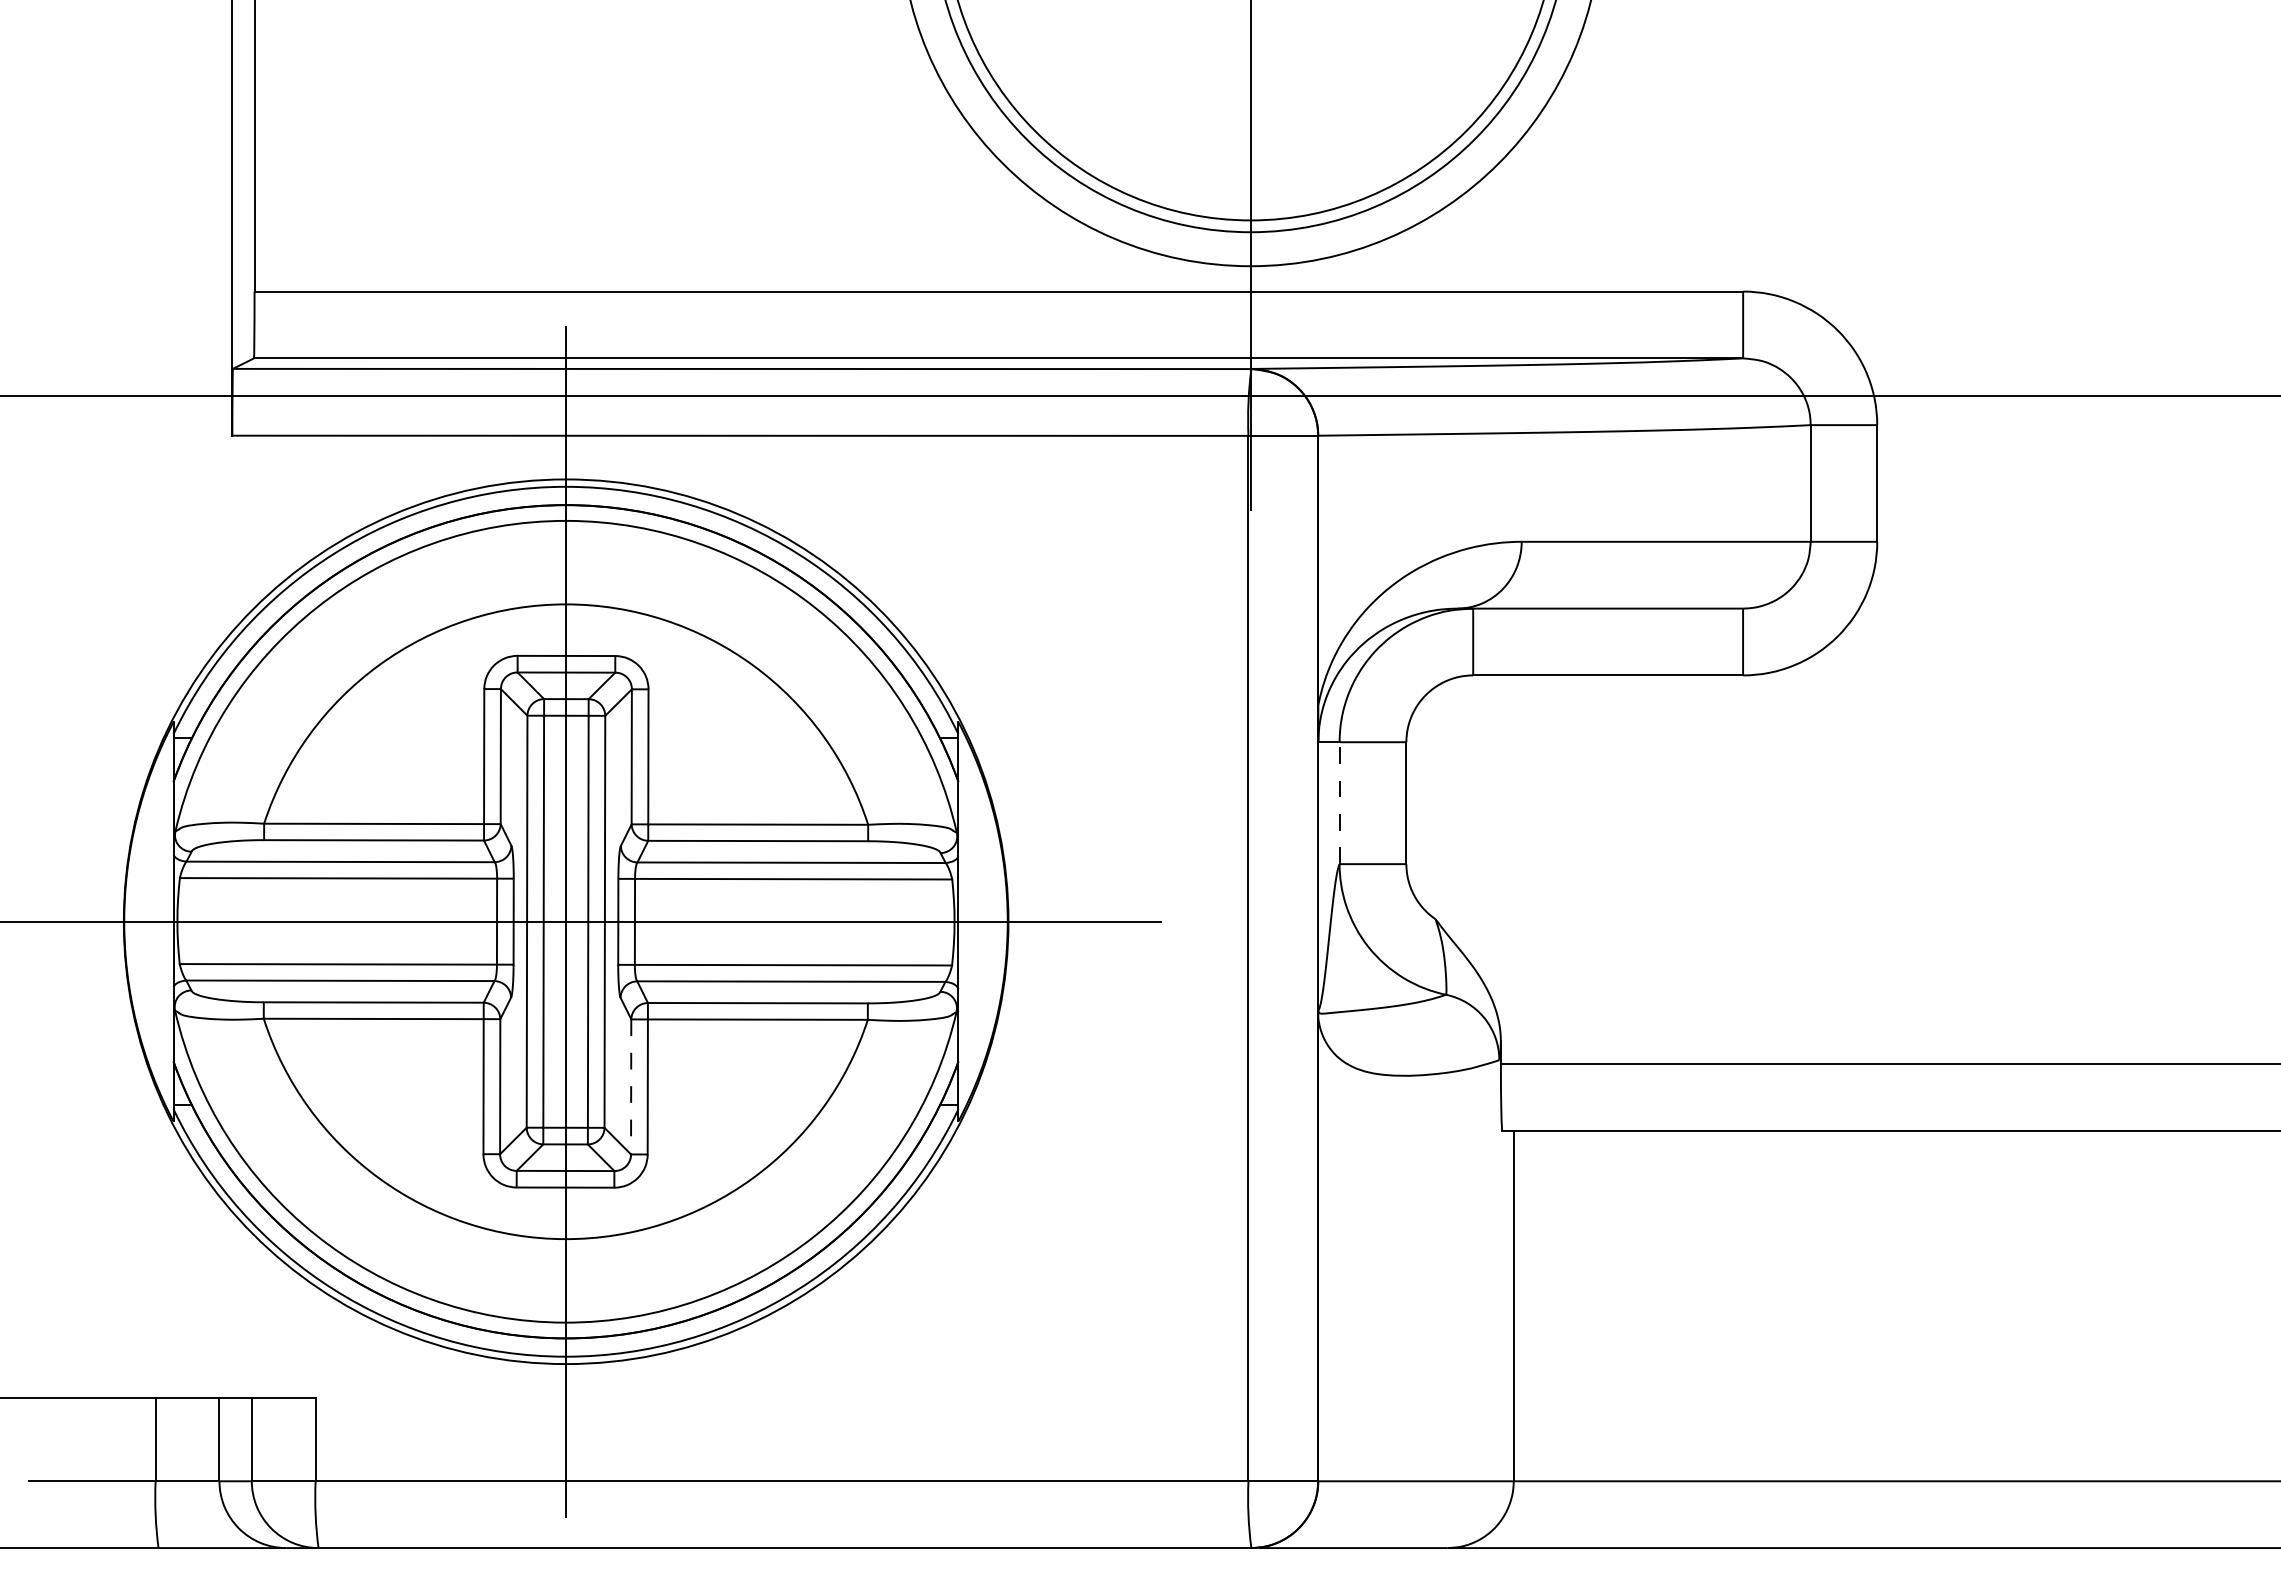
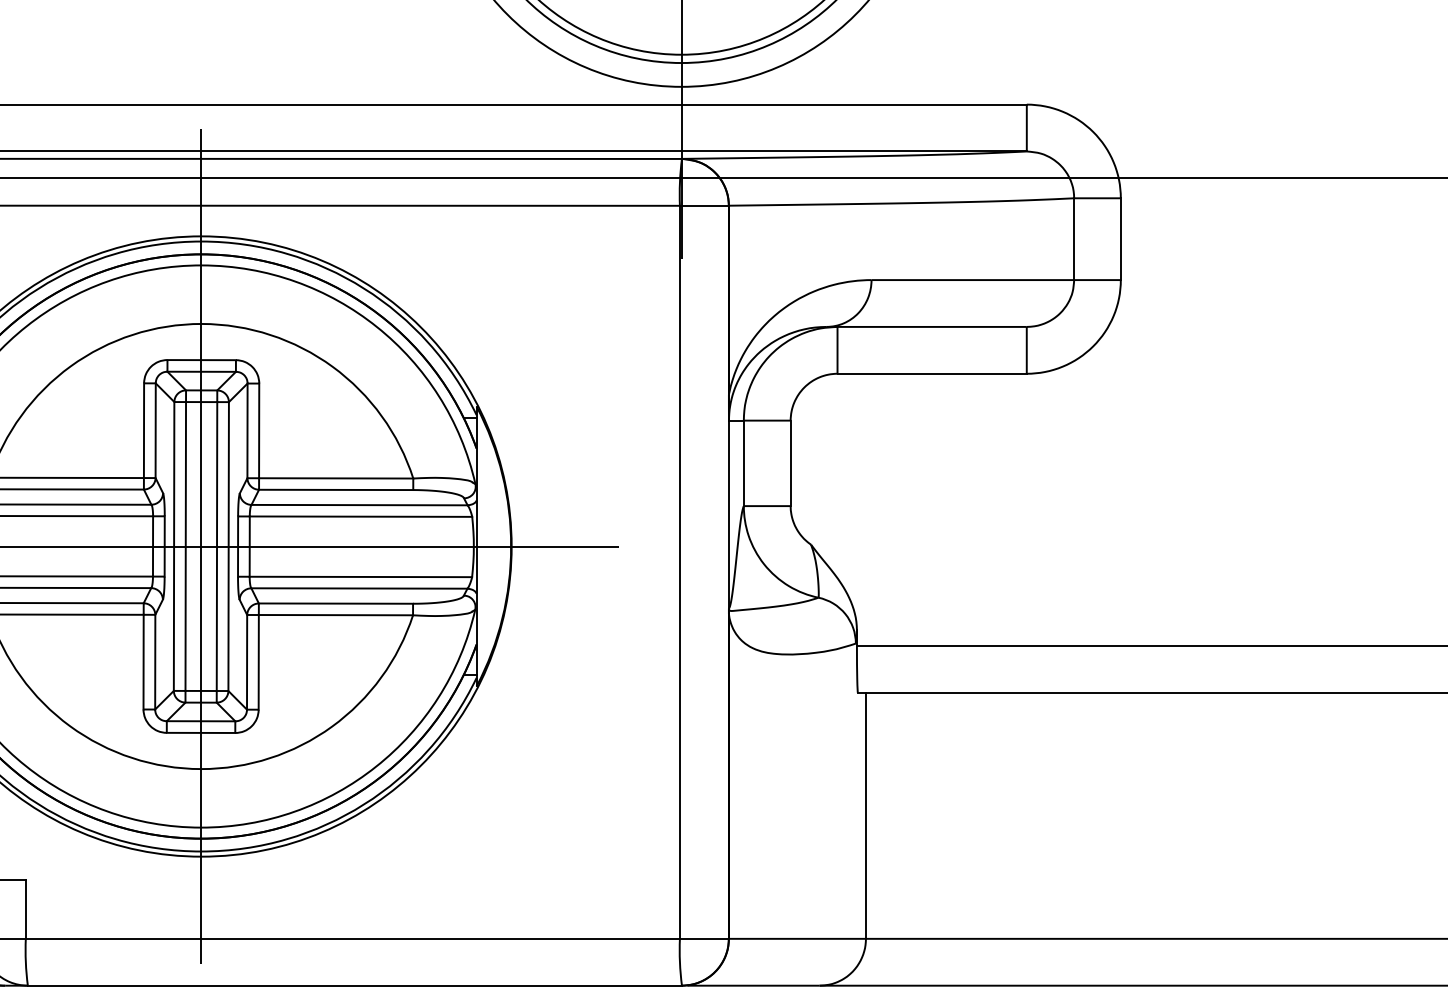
line: (1339, 803) -> (743, 463), dashed -> solid
line: (631, 1086) -> (247, 662), dashed -> solid

